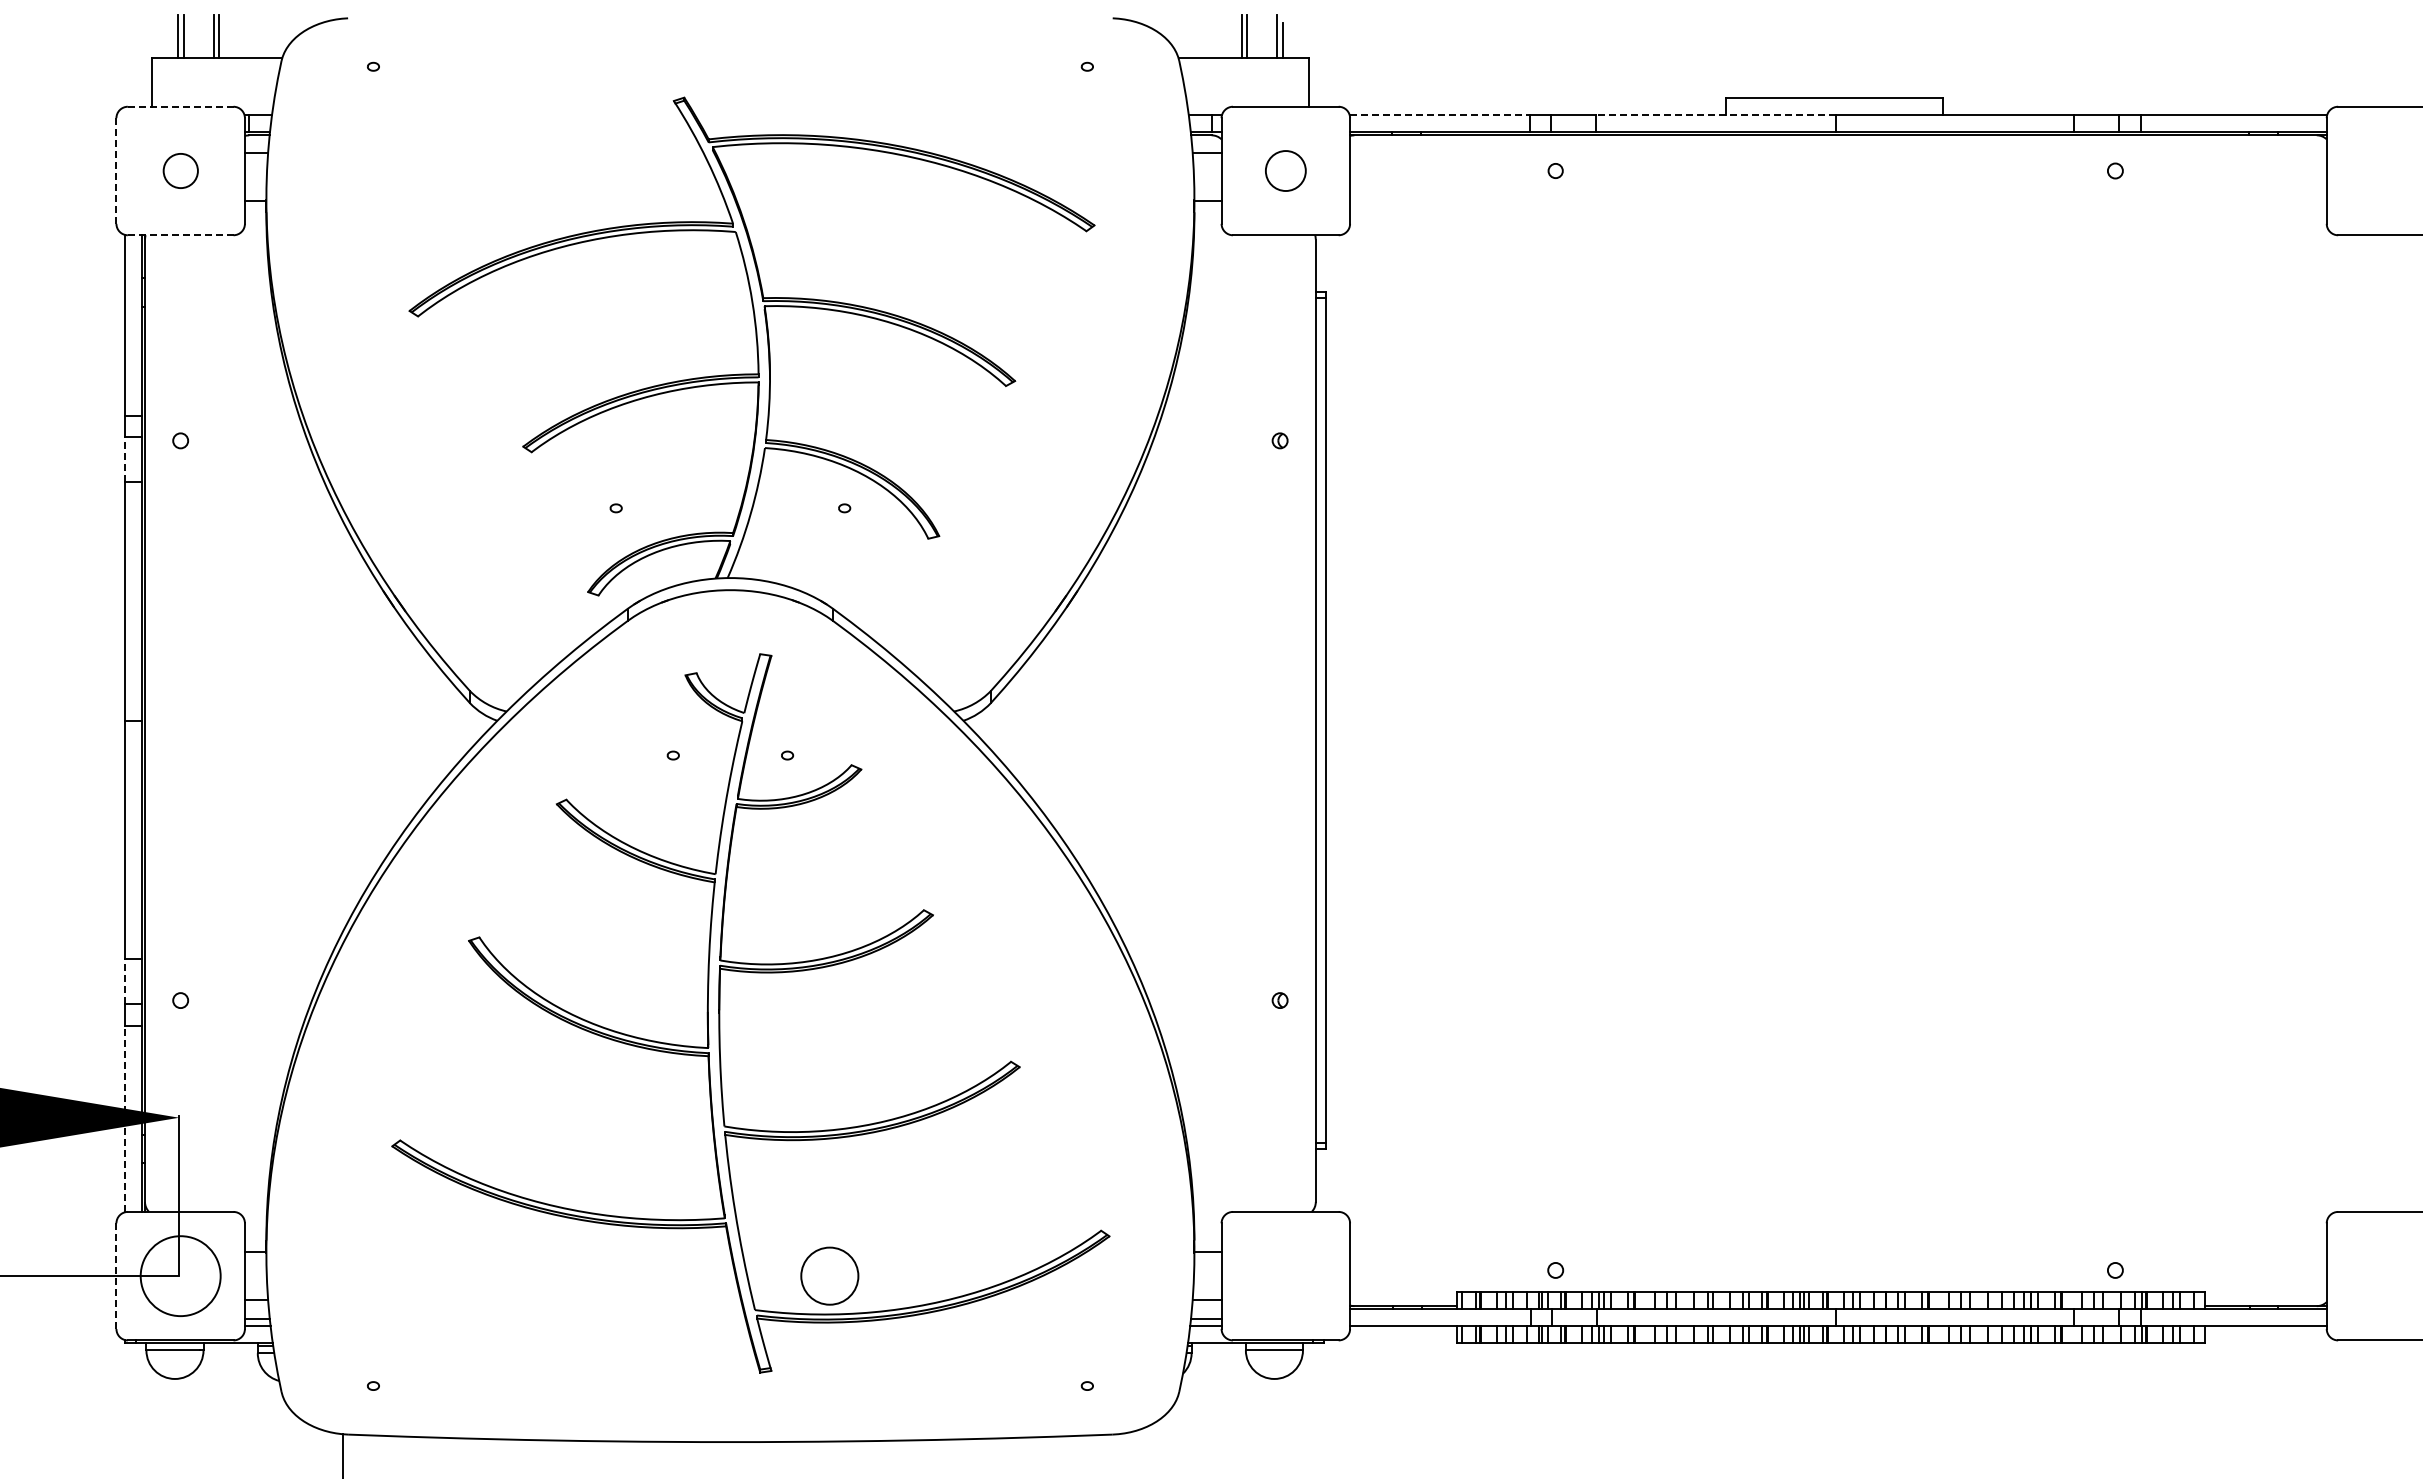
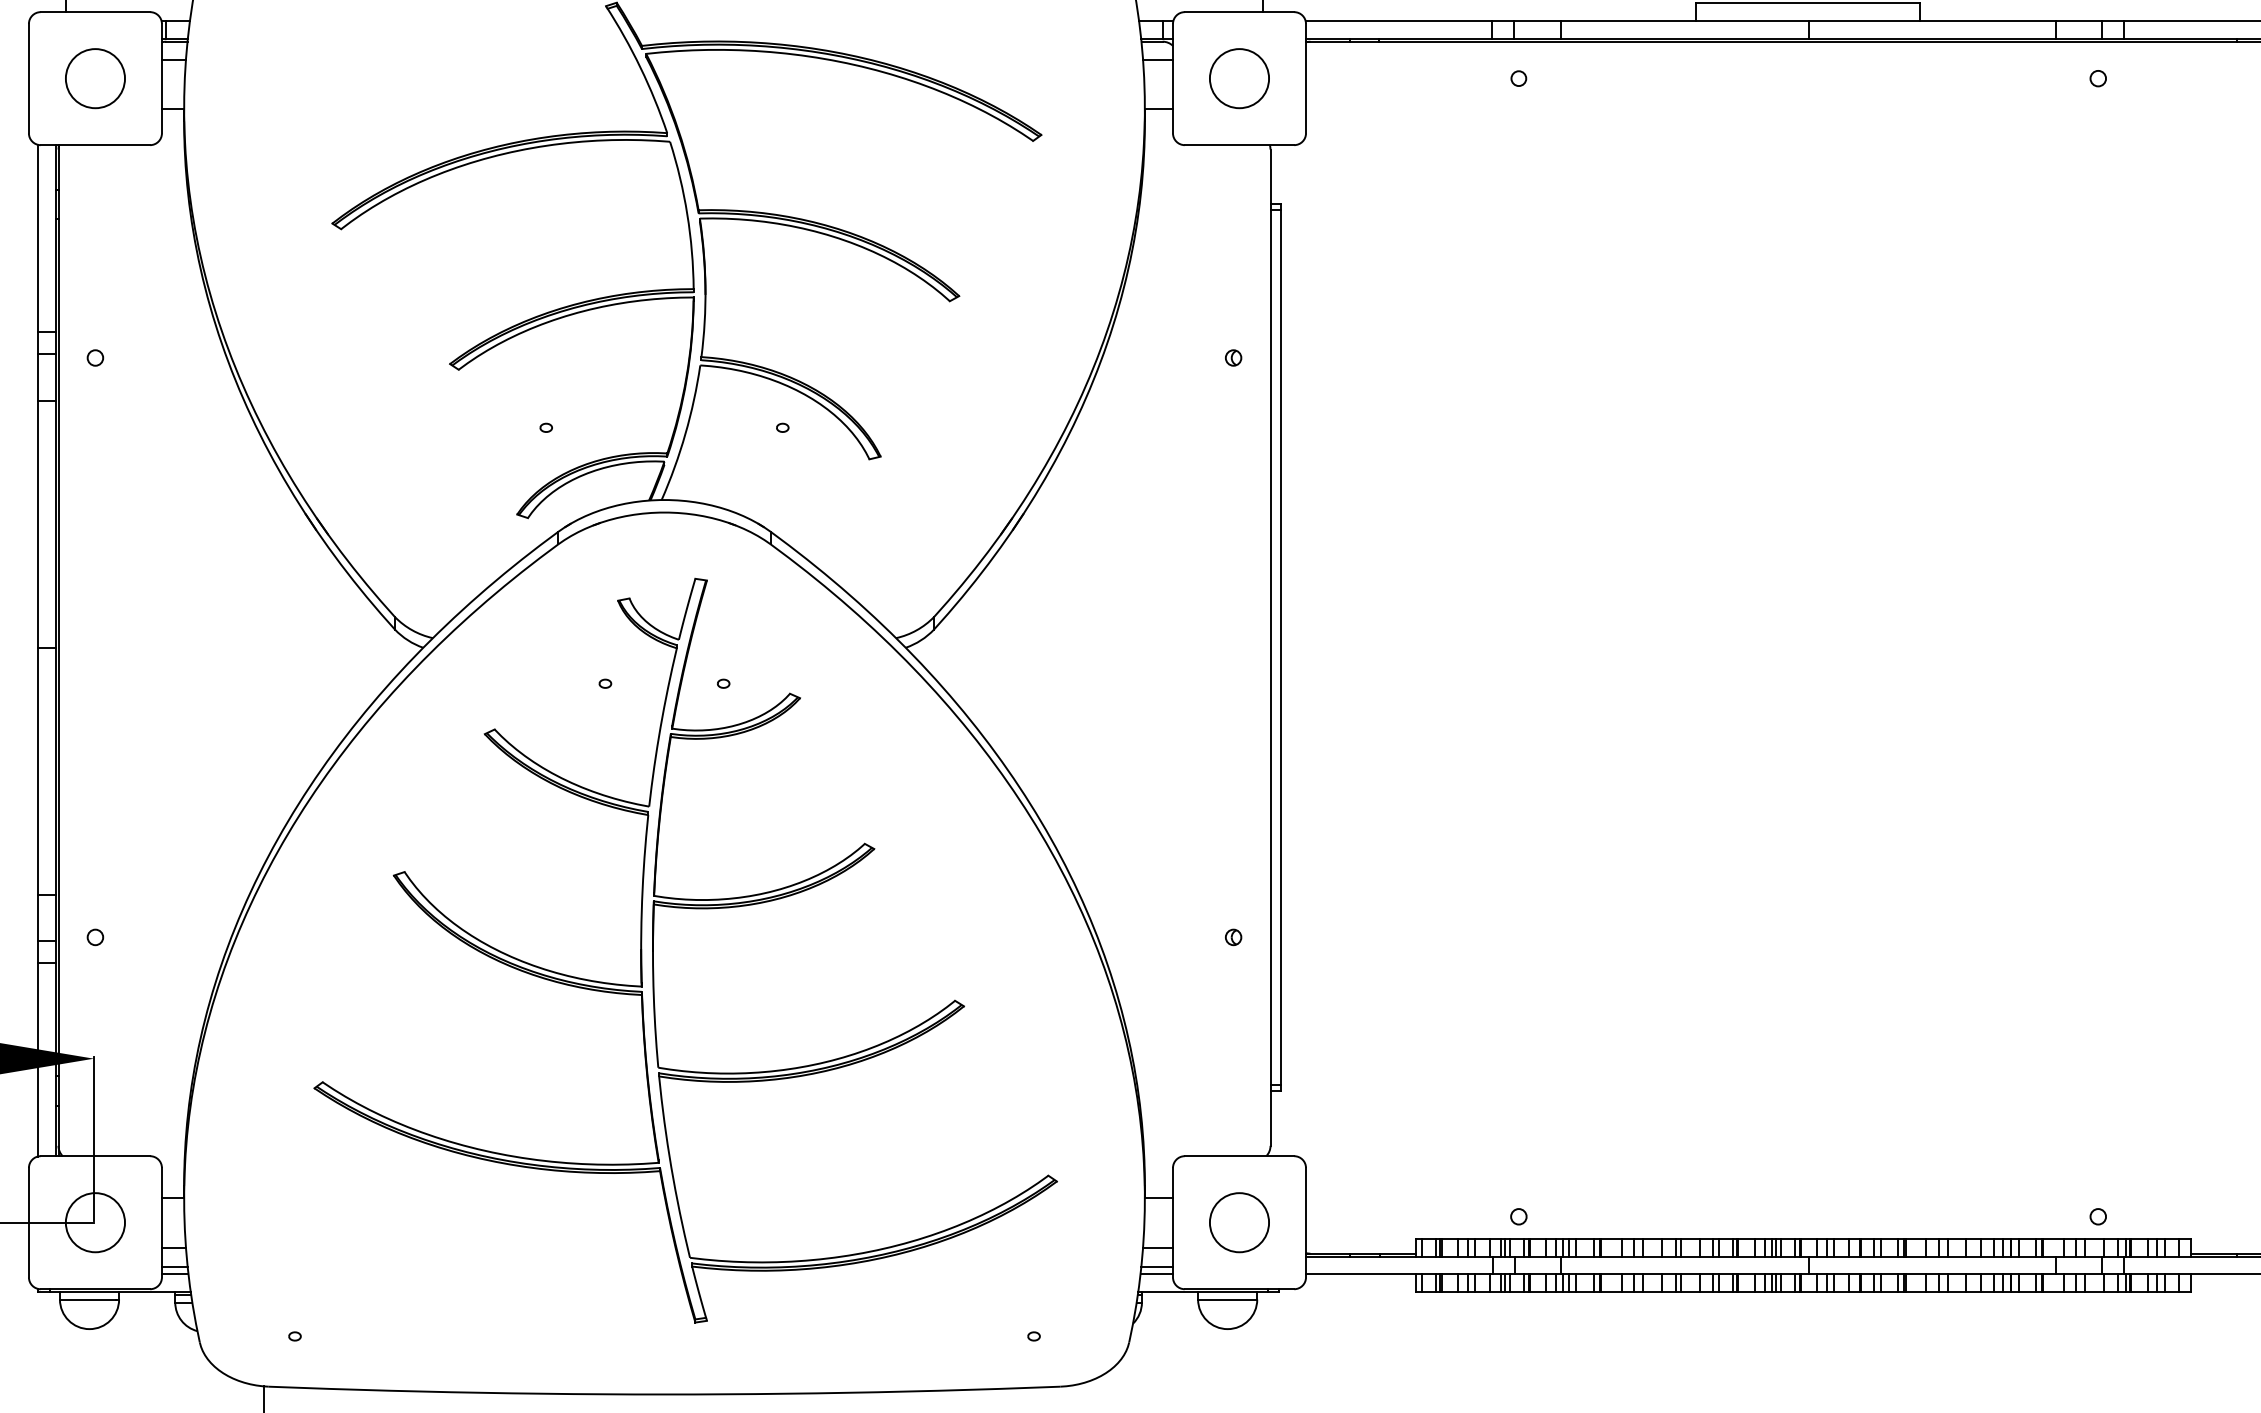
line: (180, 106) -> (95, 11), dashed -> solid
line: (1440, 115) -> (1399, 21), dashed -> solid
line: (1715, 115) -> (1684, 21), dashed -> solid
circle: (180, 170) -> (95, 78), size x1.67
circle: (1285, 170) -> (1239, 78), size x1.43
line: (116, 171) -> (28, 79), dashed -> solid
line: (180, 235) -> (95, 145), dashed -> solid
line: (125, 459) -> (38, 377), dashed -> solid
line: (125, 981) -> (38, 917), dashed -> solid
line: (125, 1118) -> (38, 1059), dashed -> solid
circle: (180, 1275) -> (95, 1222), size x0.71
circle: (829, 1275) -> (1239, 1222), moved
line: (116, 1276) -> (28, 1223), dashed -> solid

